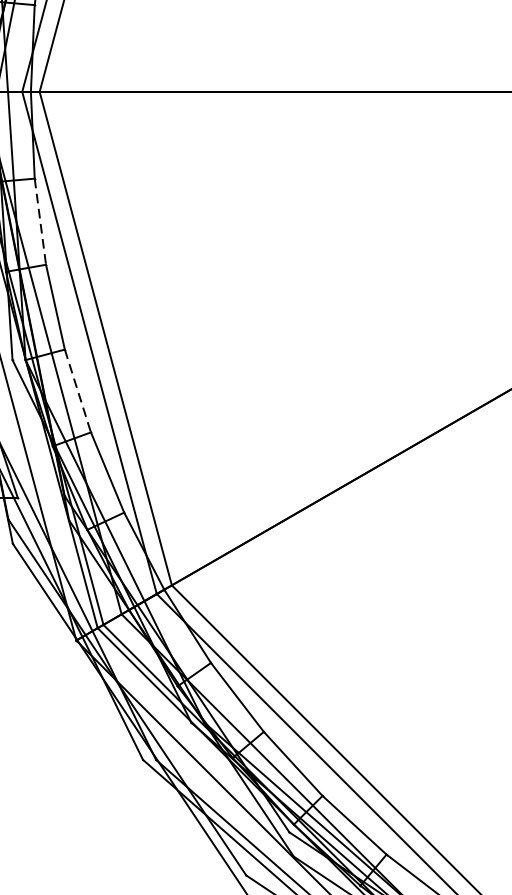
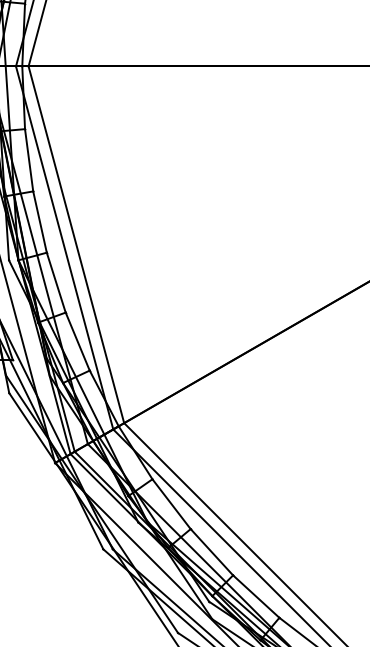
line: (40, 222) -> (29, 160), dashed -> solid
line: (78, 392) -> (56, 283), dashed -> solid

